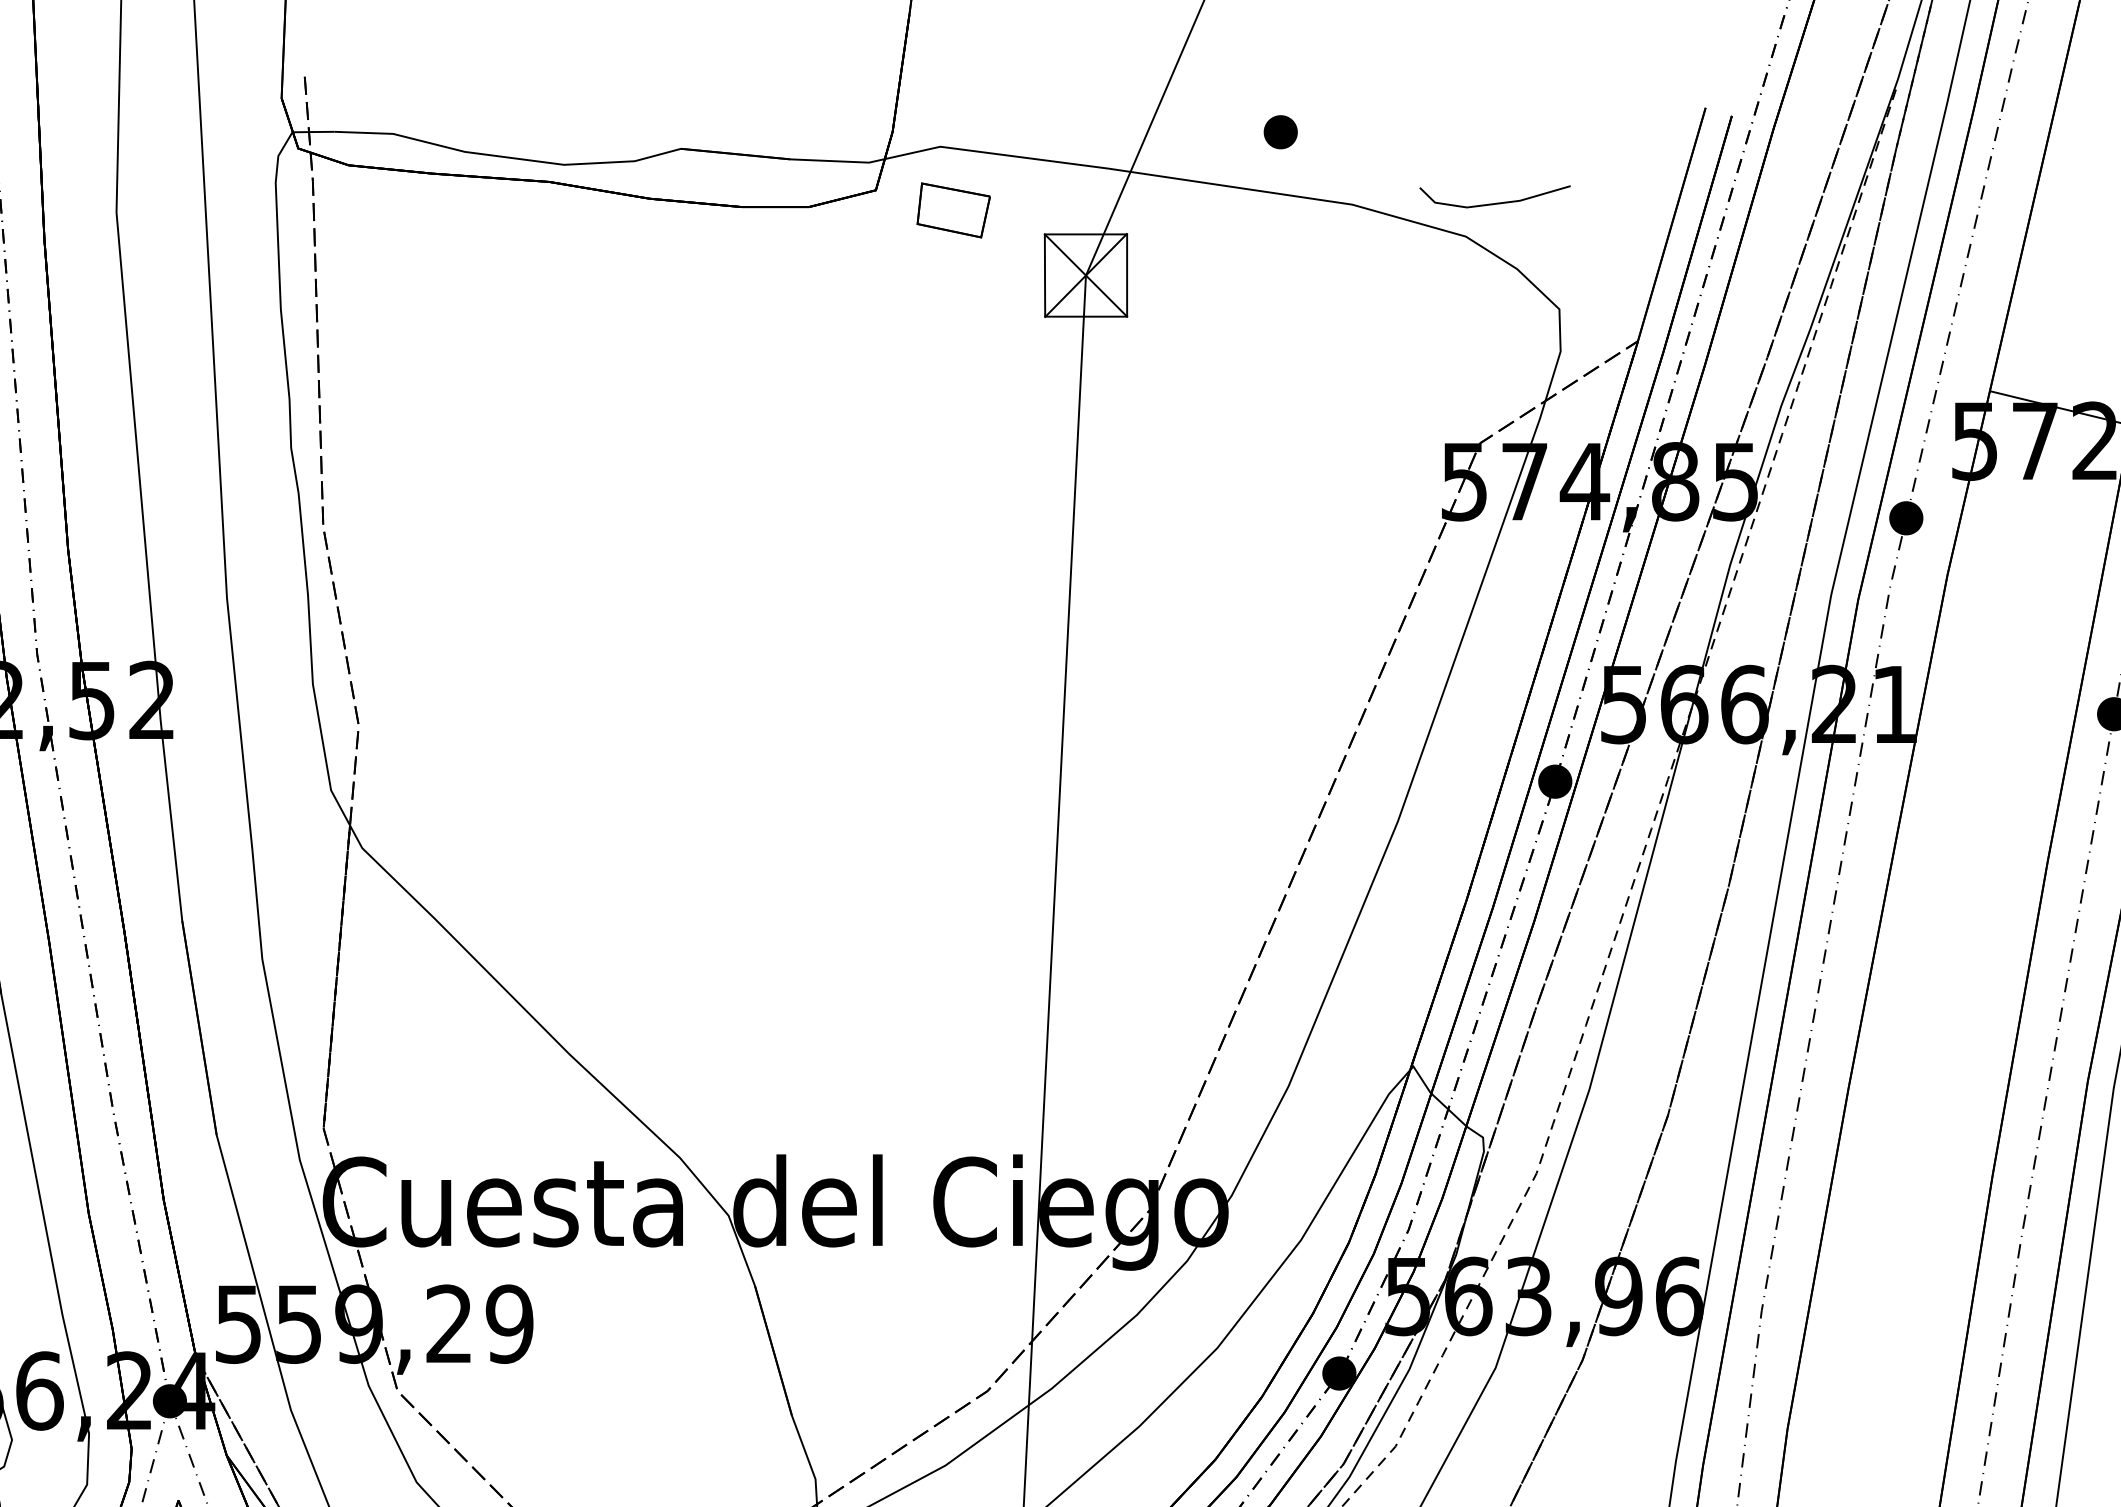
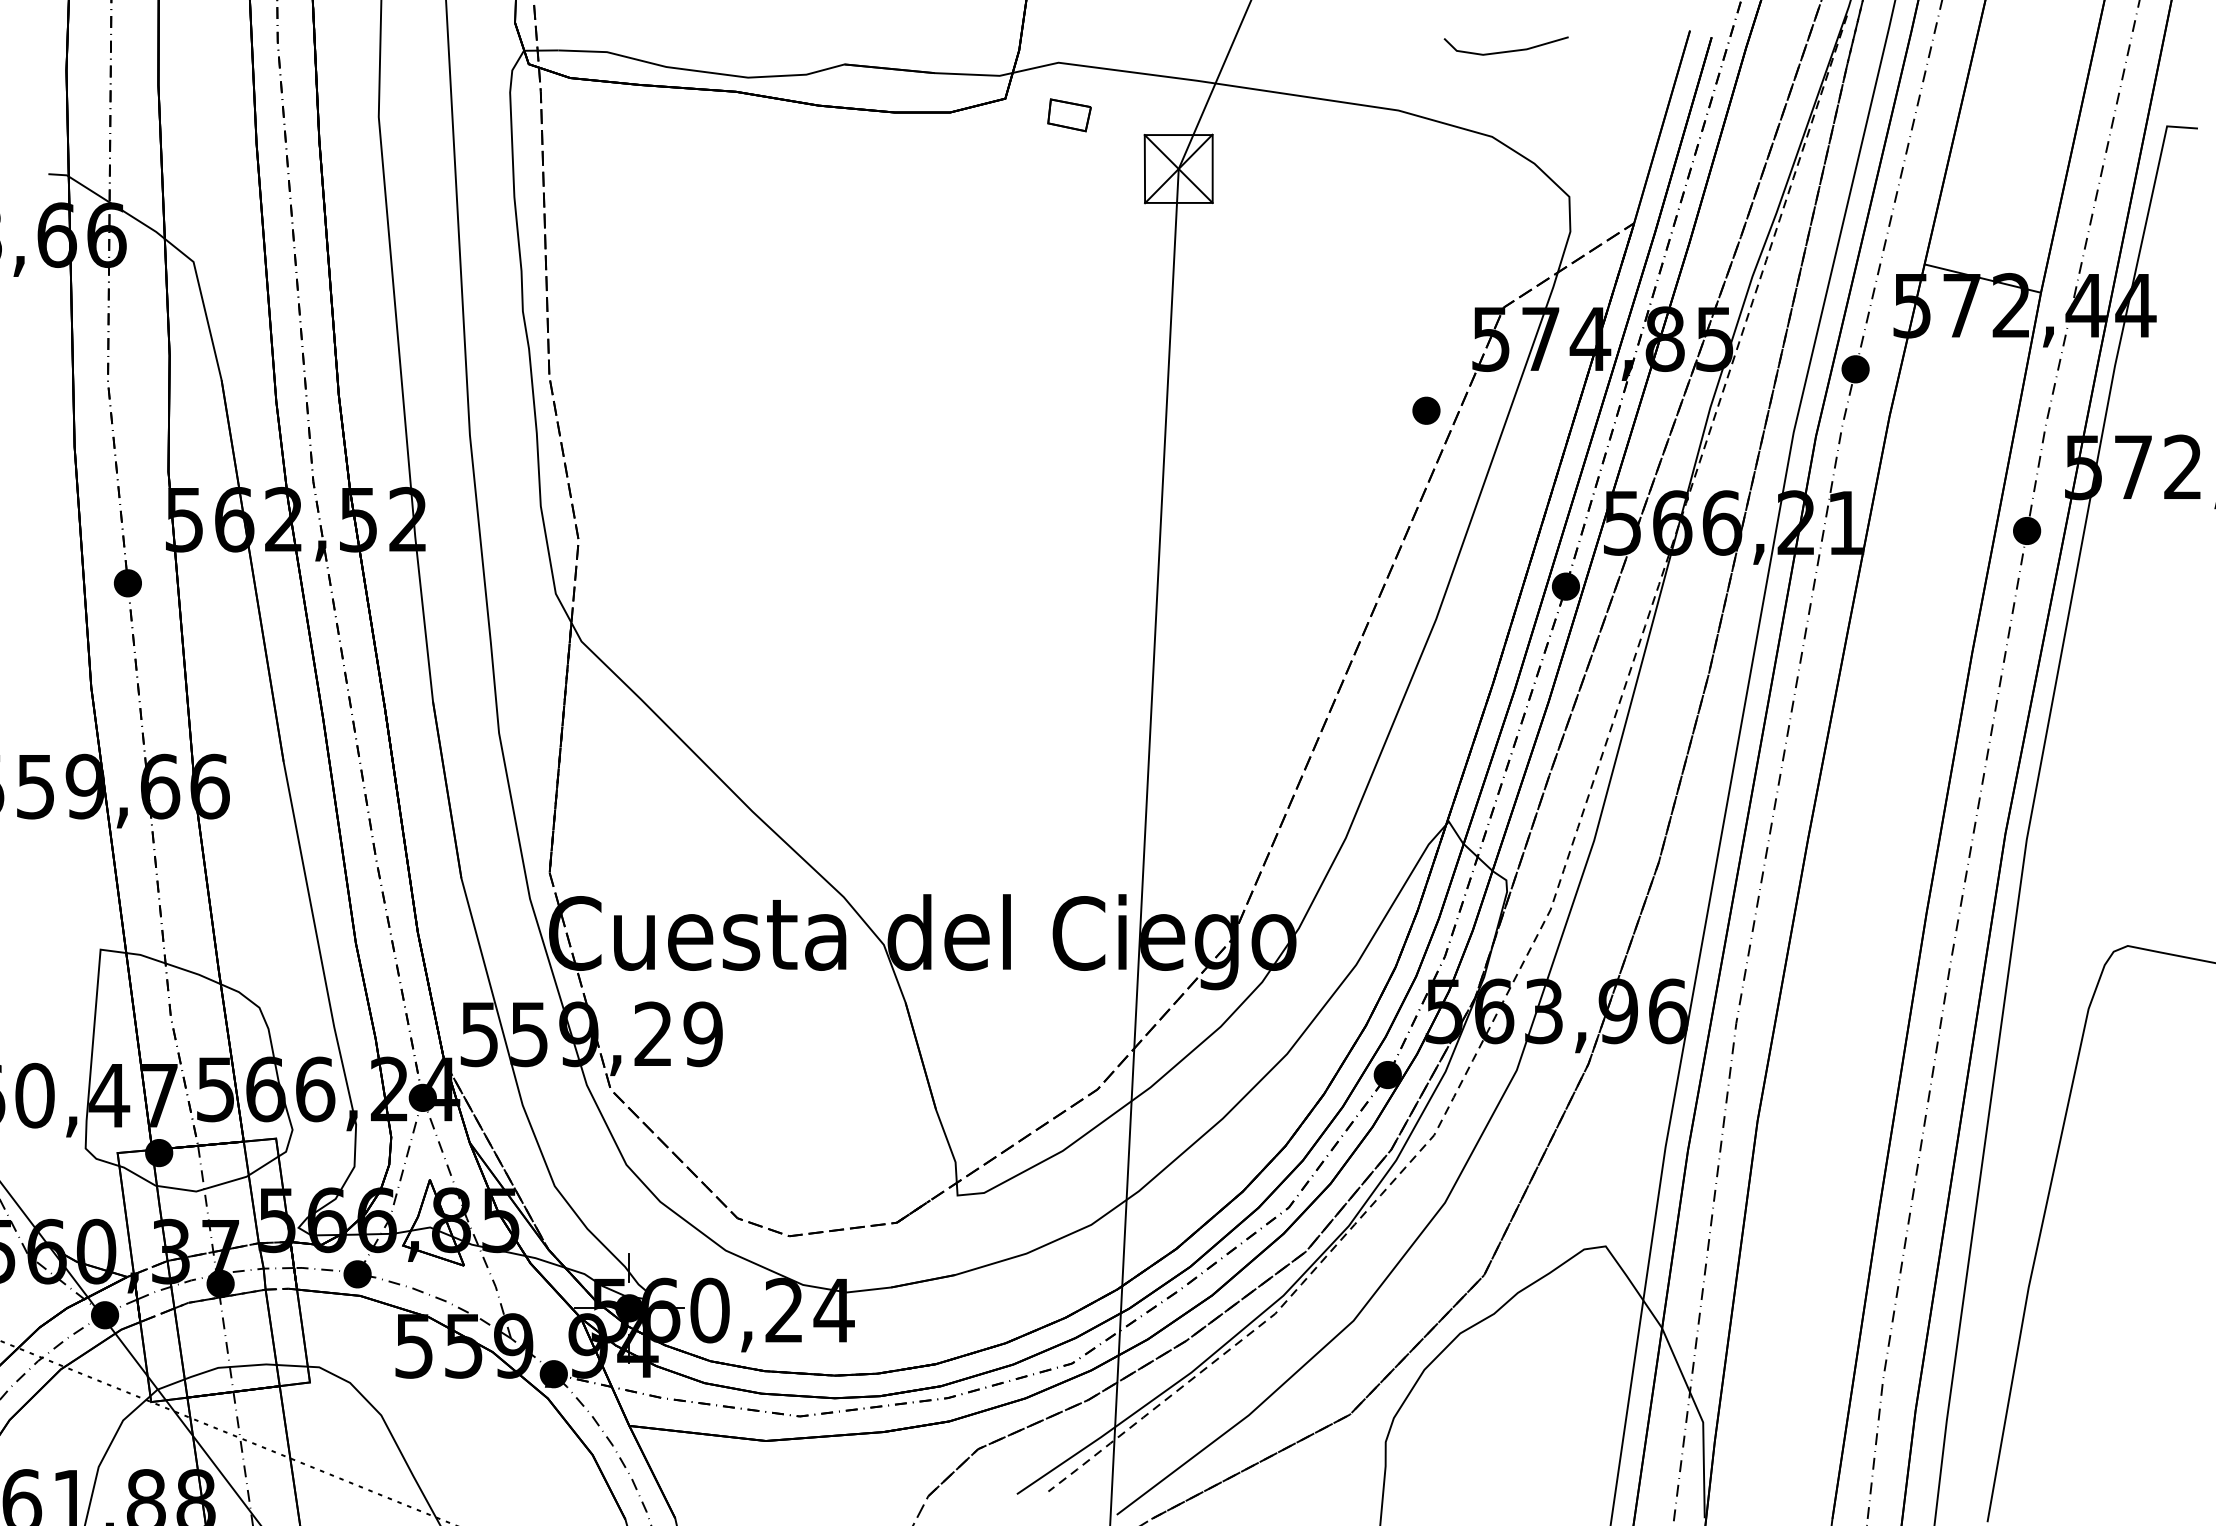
part: (1280, 131) -> (1426, 410), moved
line: (1496, 202) -> (1507, 50), moved
part: (953, 210) -> (1069, 115), size x0.71

